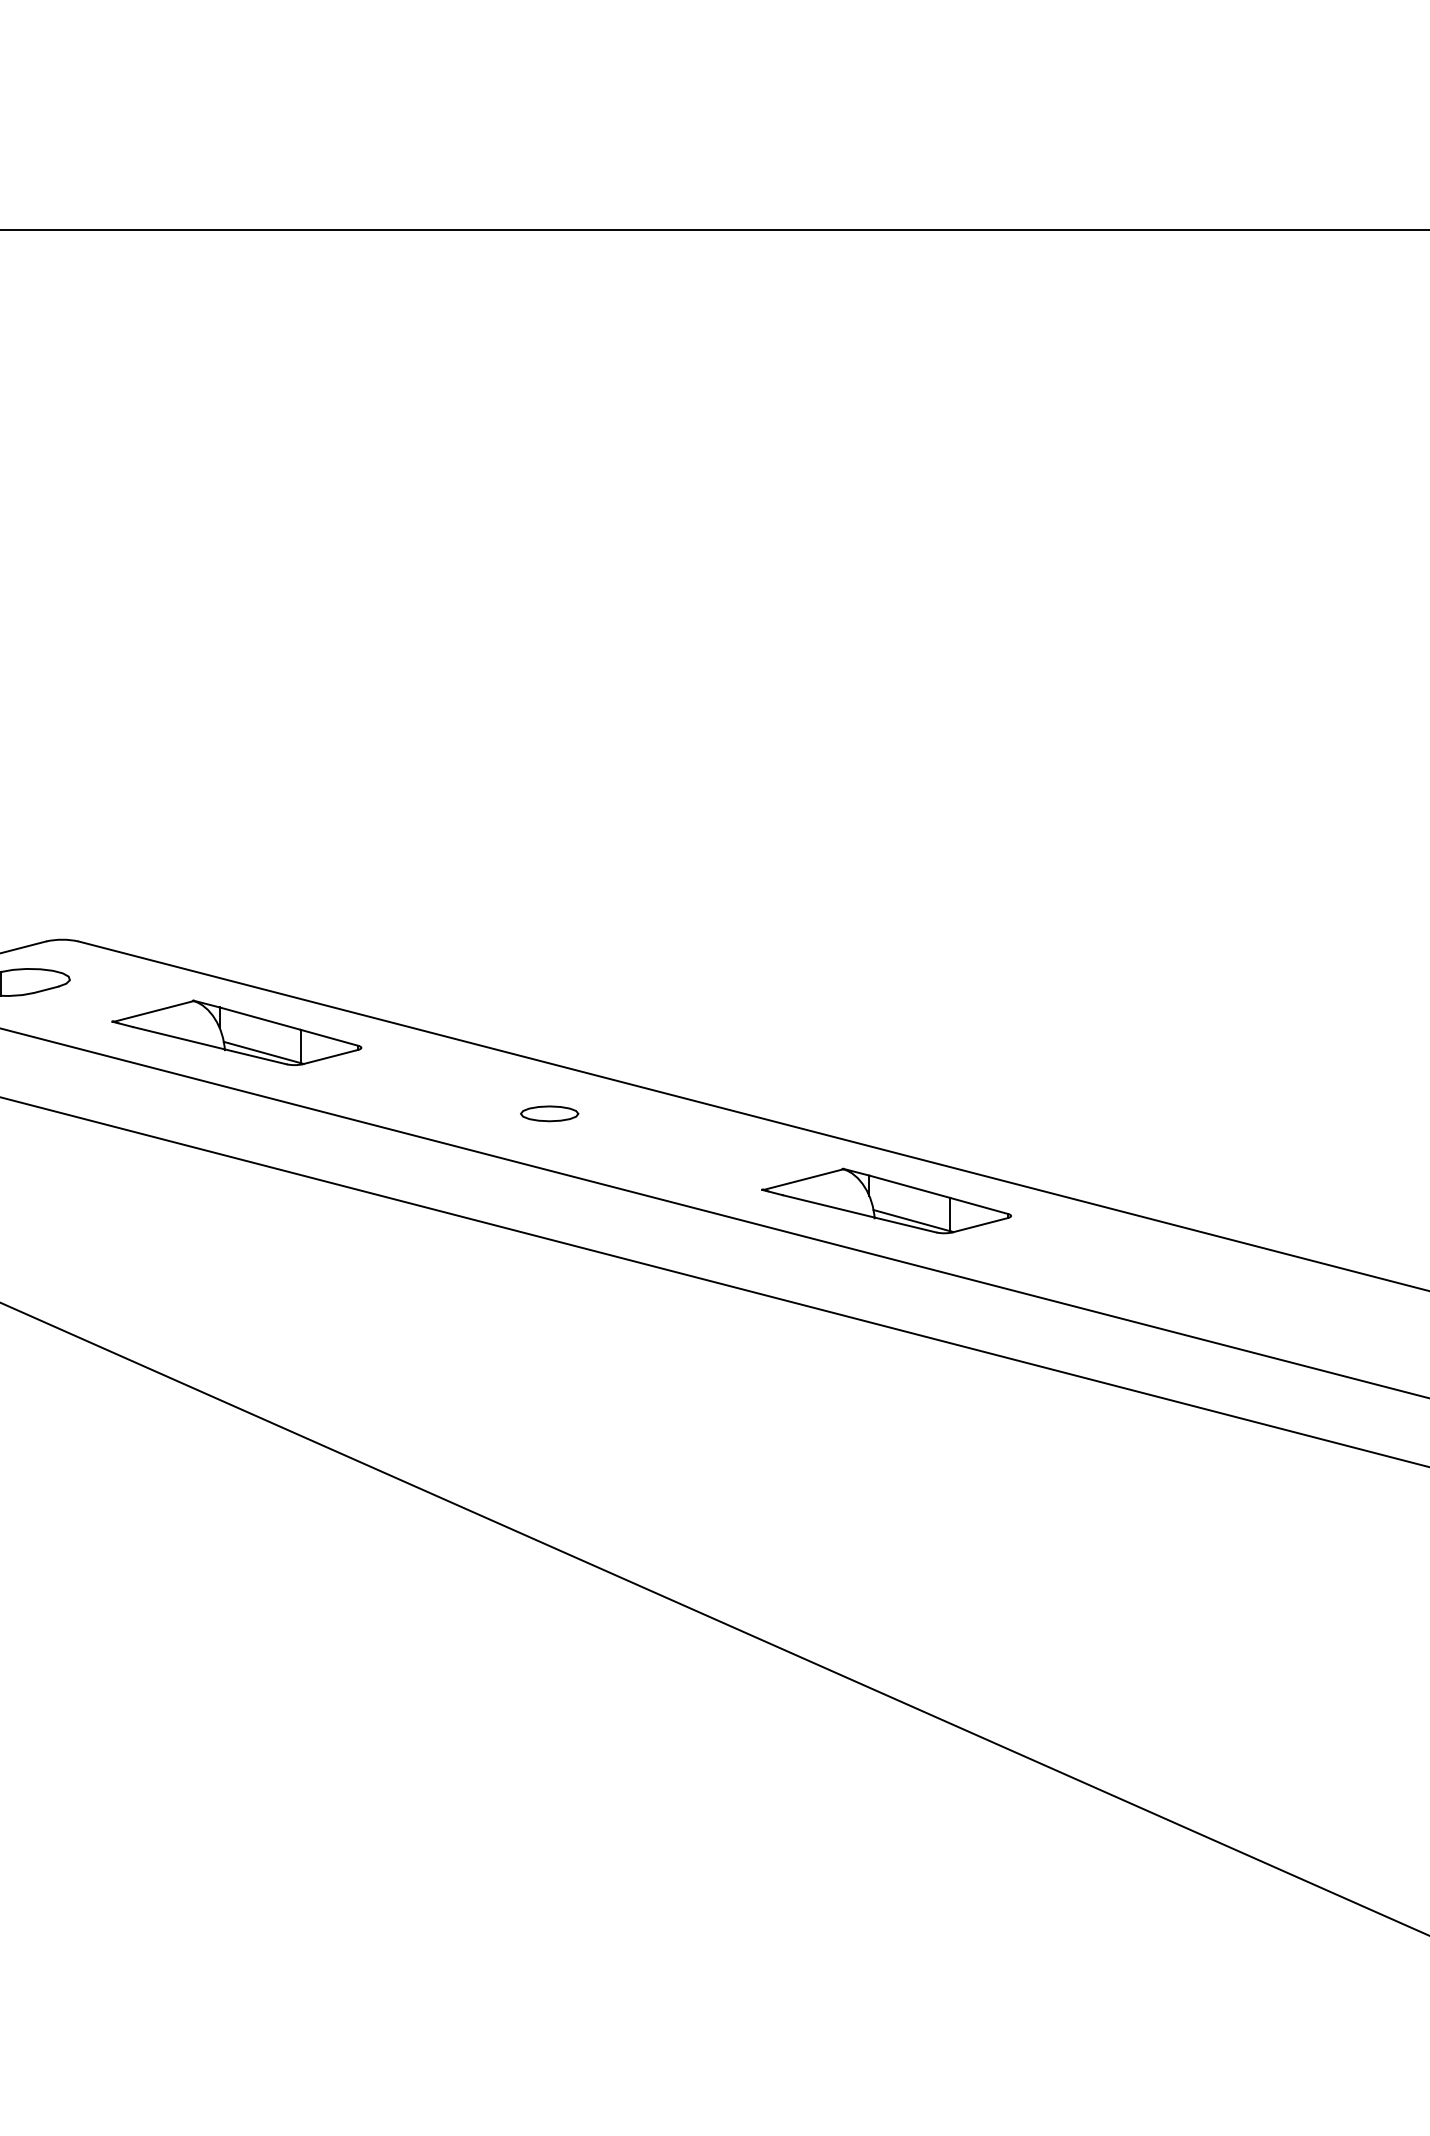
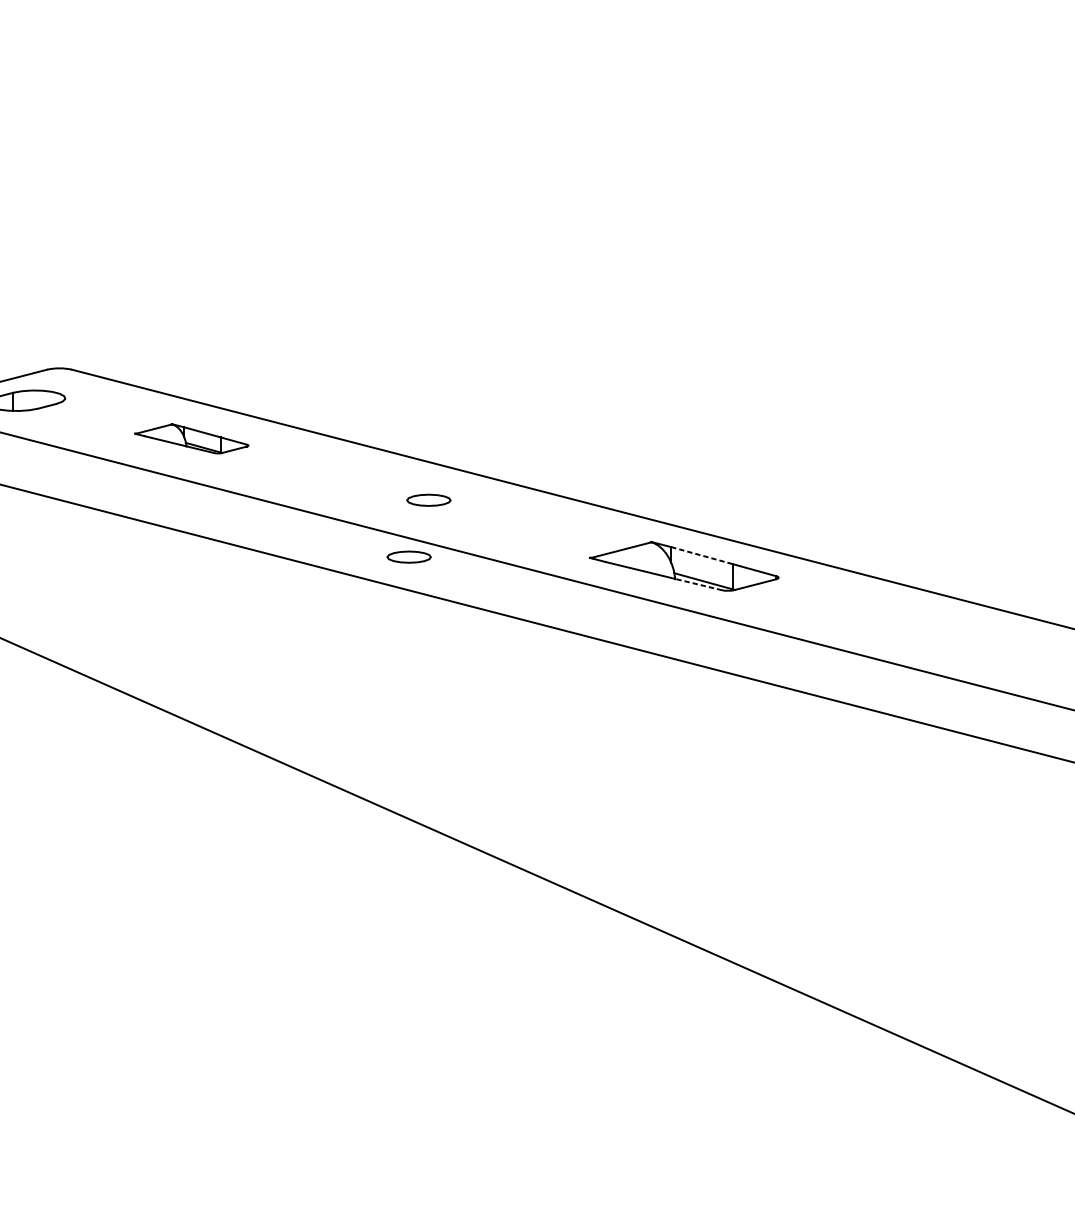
part: (236, 1032) -> (191, 438), size x0.6
line: (909, 1186) -> (701, 555), solid -> dashed
part: (523, 1188) -> (409, 556), added
line: (905, 1225) -> (698, 584), solid -> dashed

